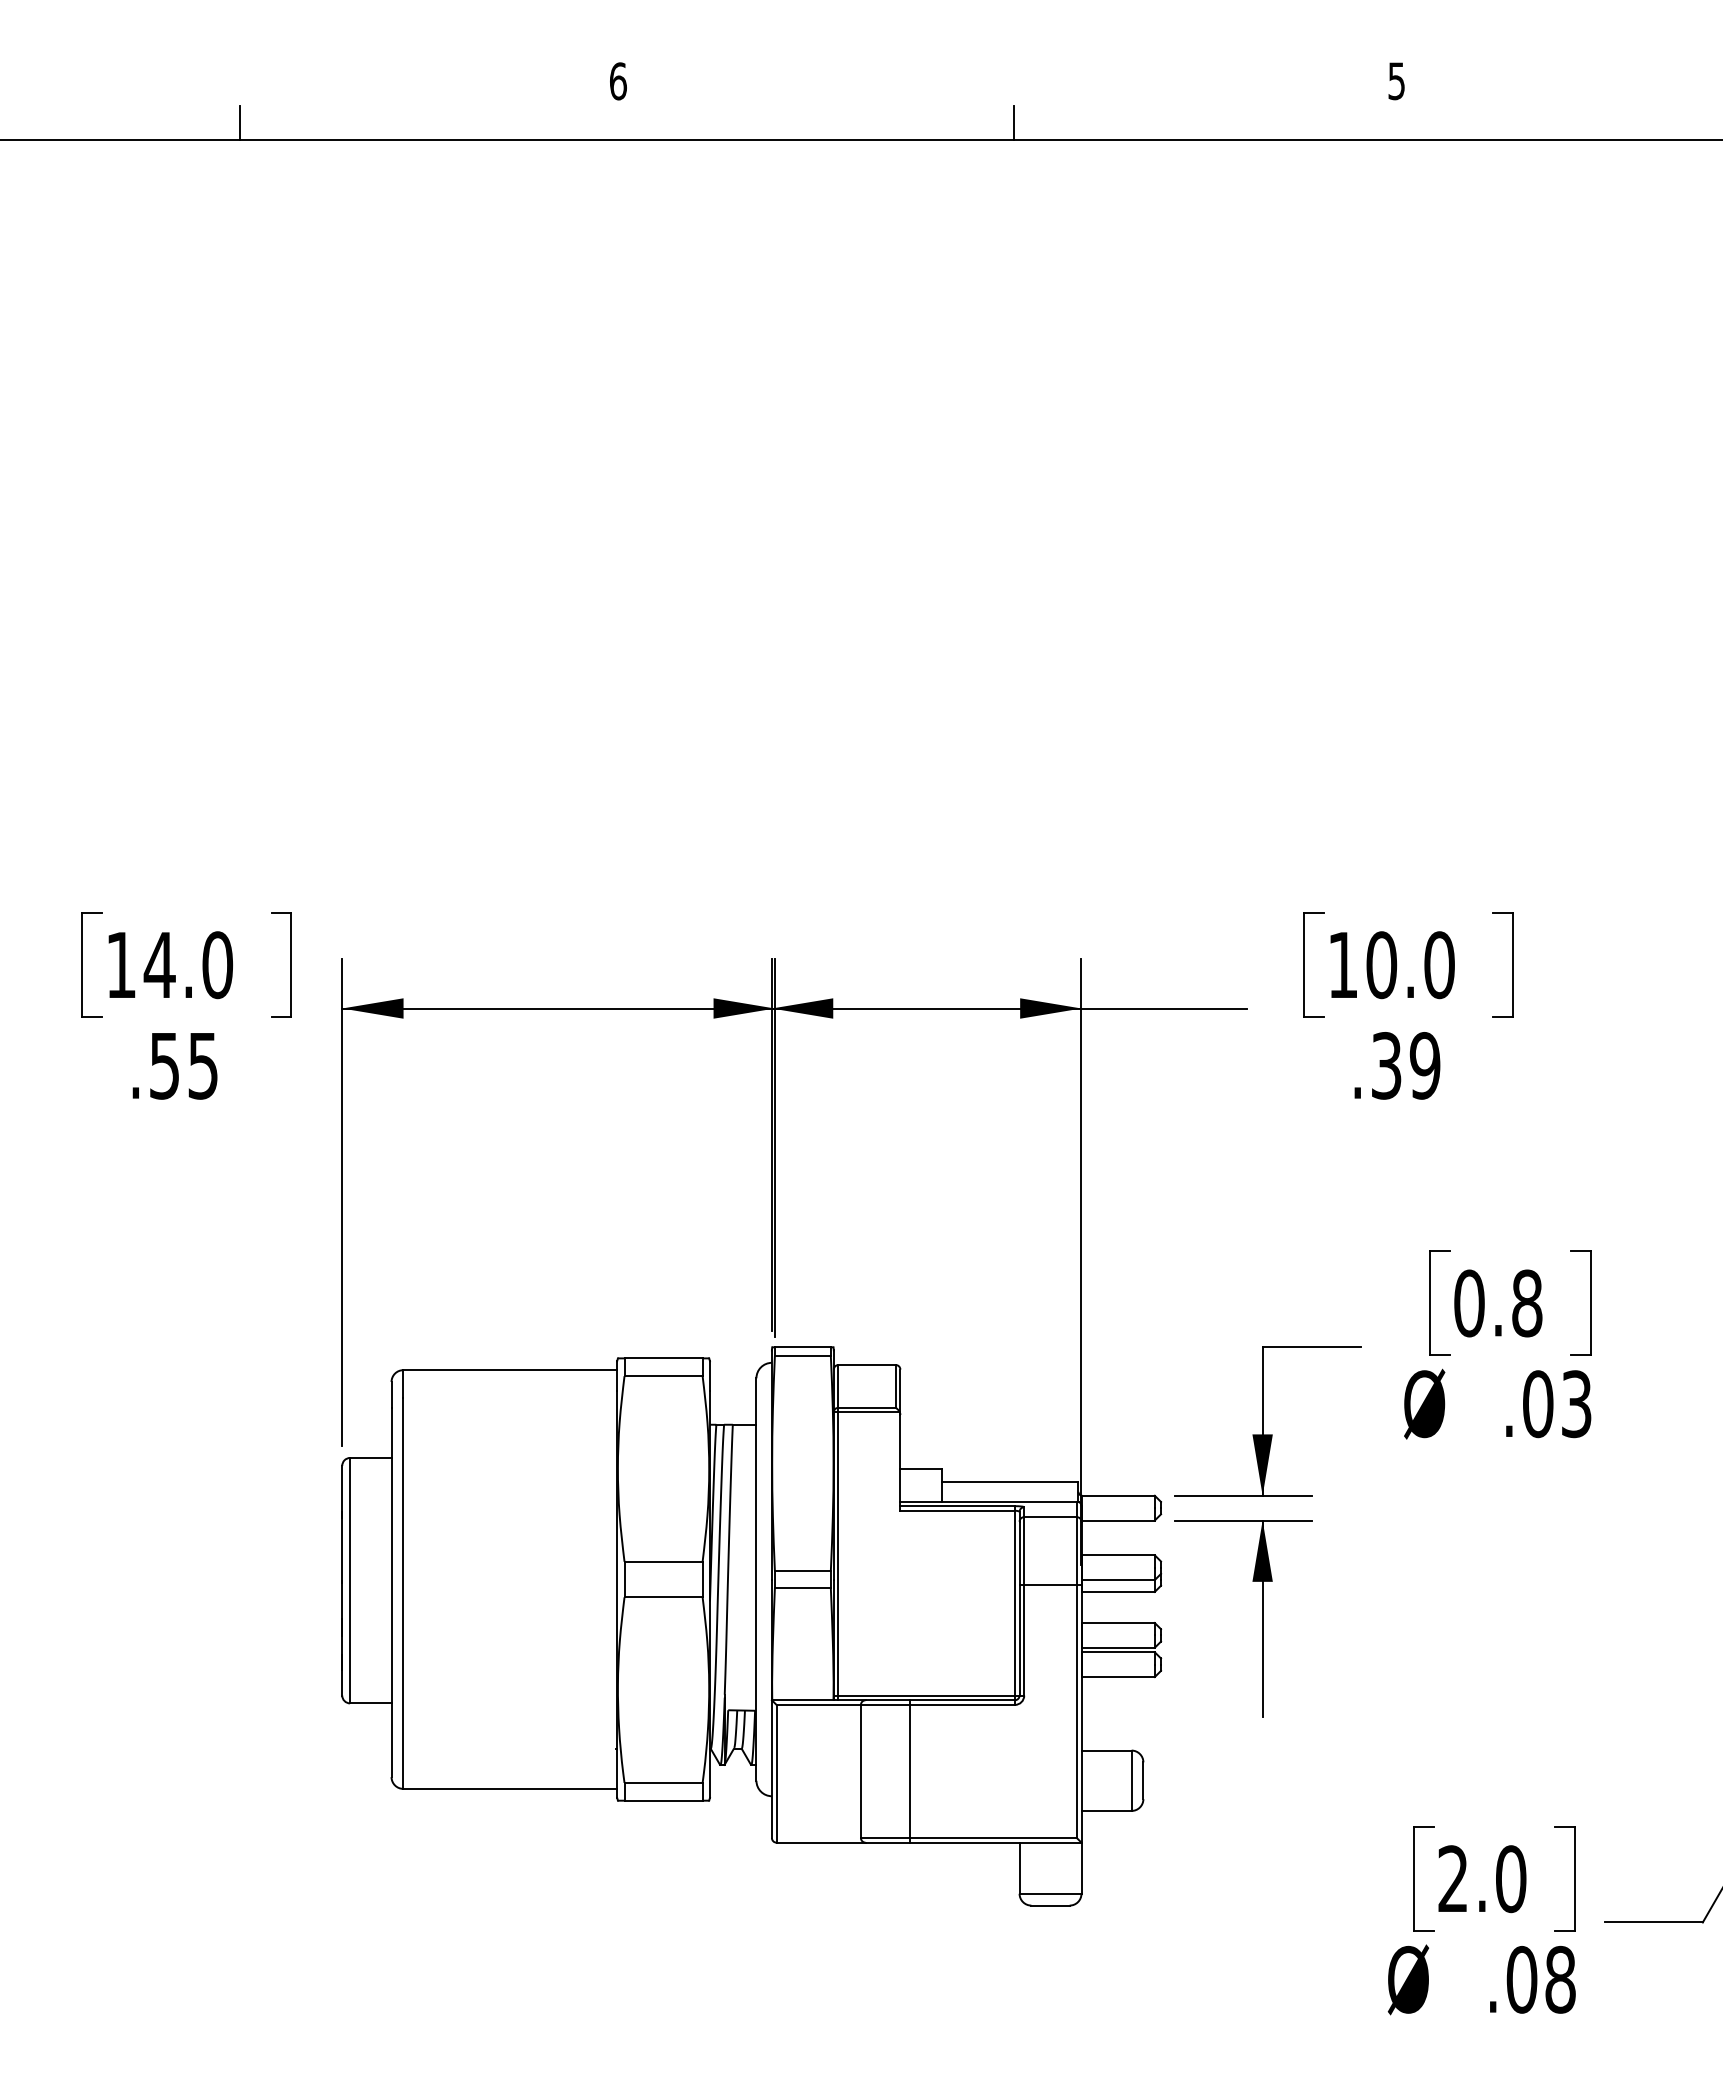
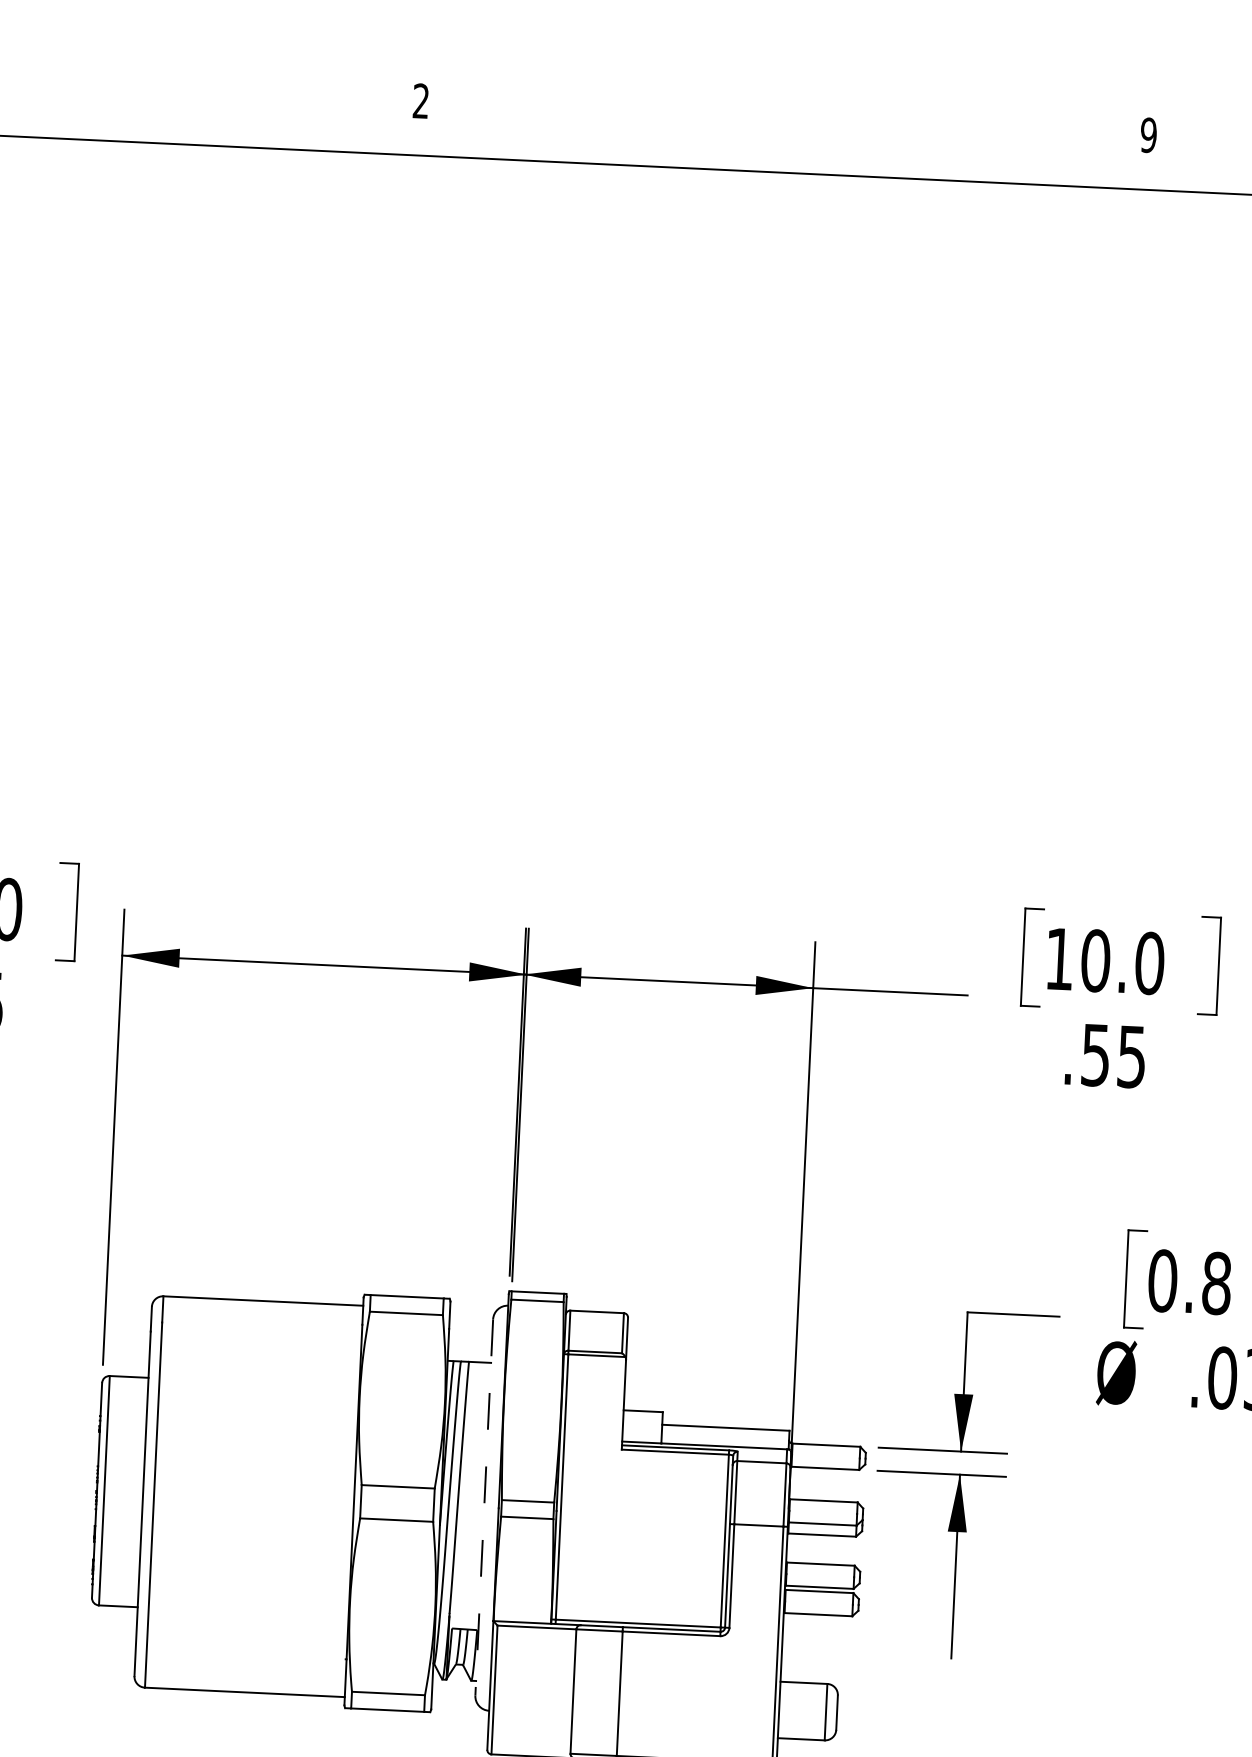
text: (1396, 80) -> (1148, 134), 5 -> 9
text: (618, 81) -> (421, 101), 6 -> 2
line: (239, 122) -> (65, 122), removed
line: (1013, 122) -> (788, 157), removed
text: (1406, 1065) -> (1114, 1055), .39 -> .55
line: (756, 1580) -> (484, 1508), solid -> dashed

